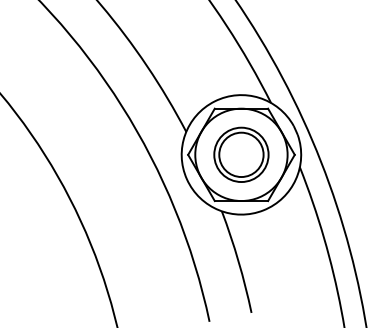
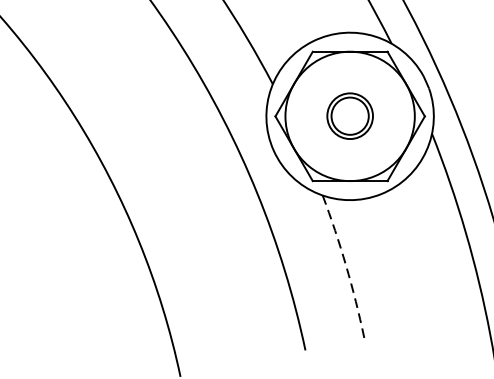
part: (241, 154) -> (350, 115), size x0.6
arc: (238, 261) -> (346, 265), solid -> dashed

